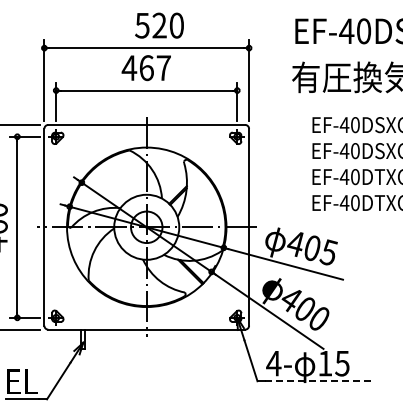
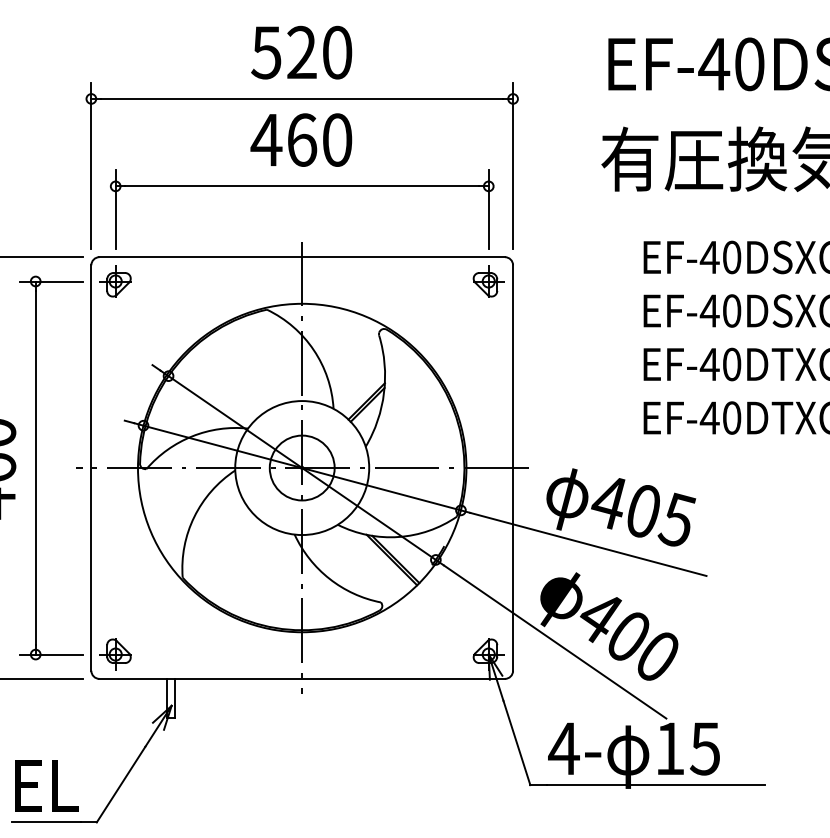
text: (159, 25) -> (301, 52), moved
text: (163, 68) -> (336, 140), 467 -> 460
line: (318, 381) -> (656, 785), dashed -> solid

